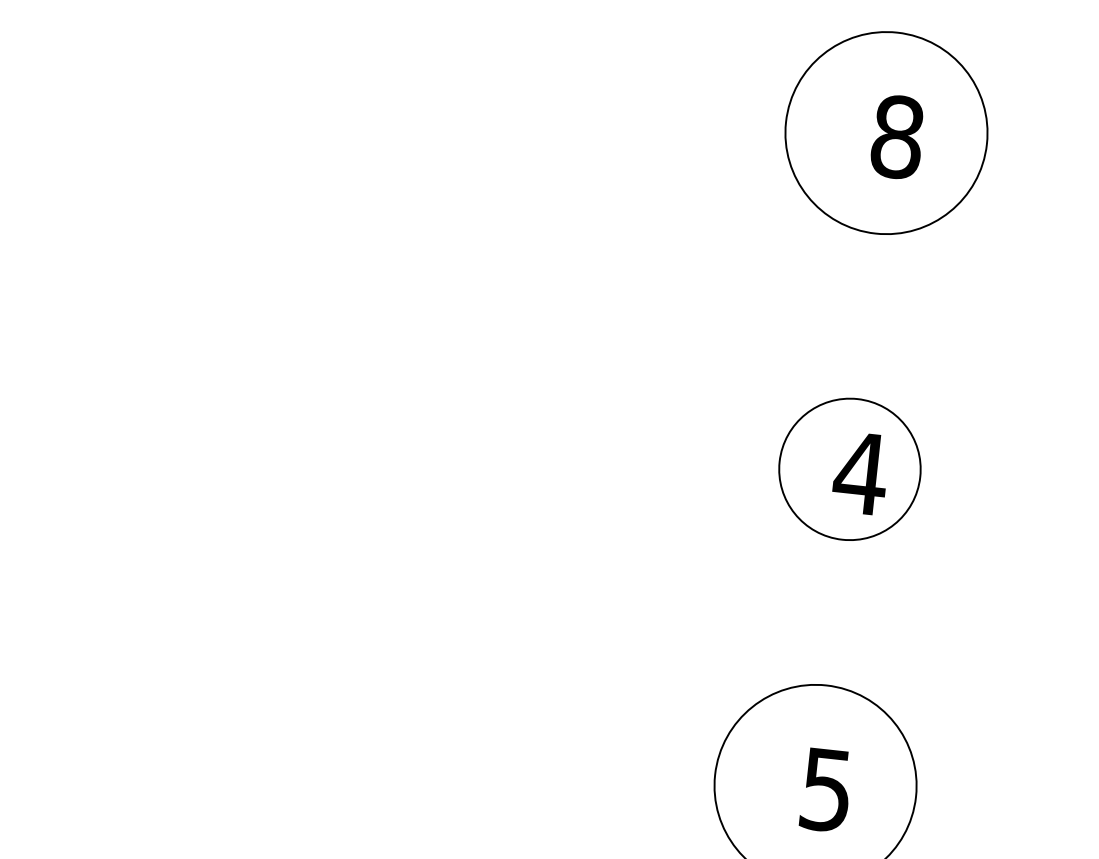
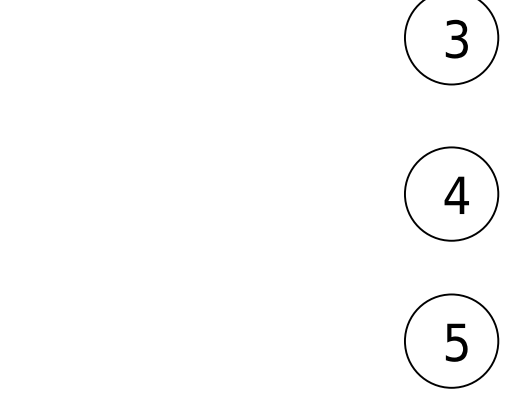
text: (896, 135) -> (456, 38), 8 -> 3
circle: (849, 468) -> (451, 193), size x1.43

